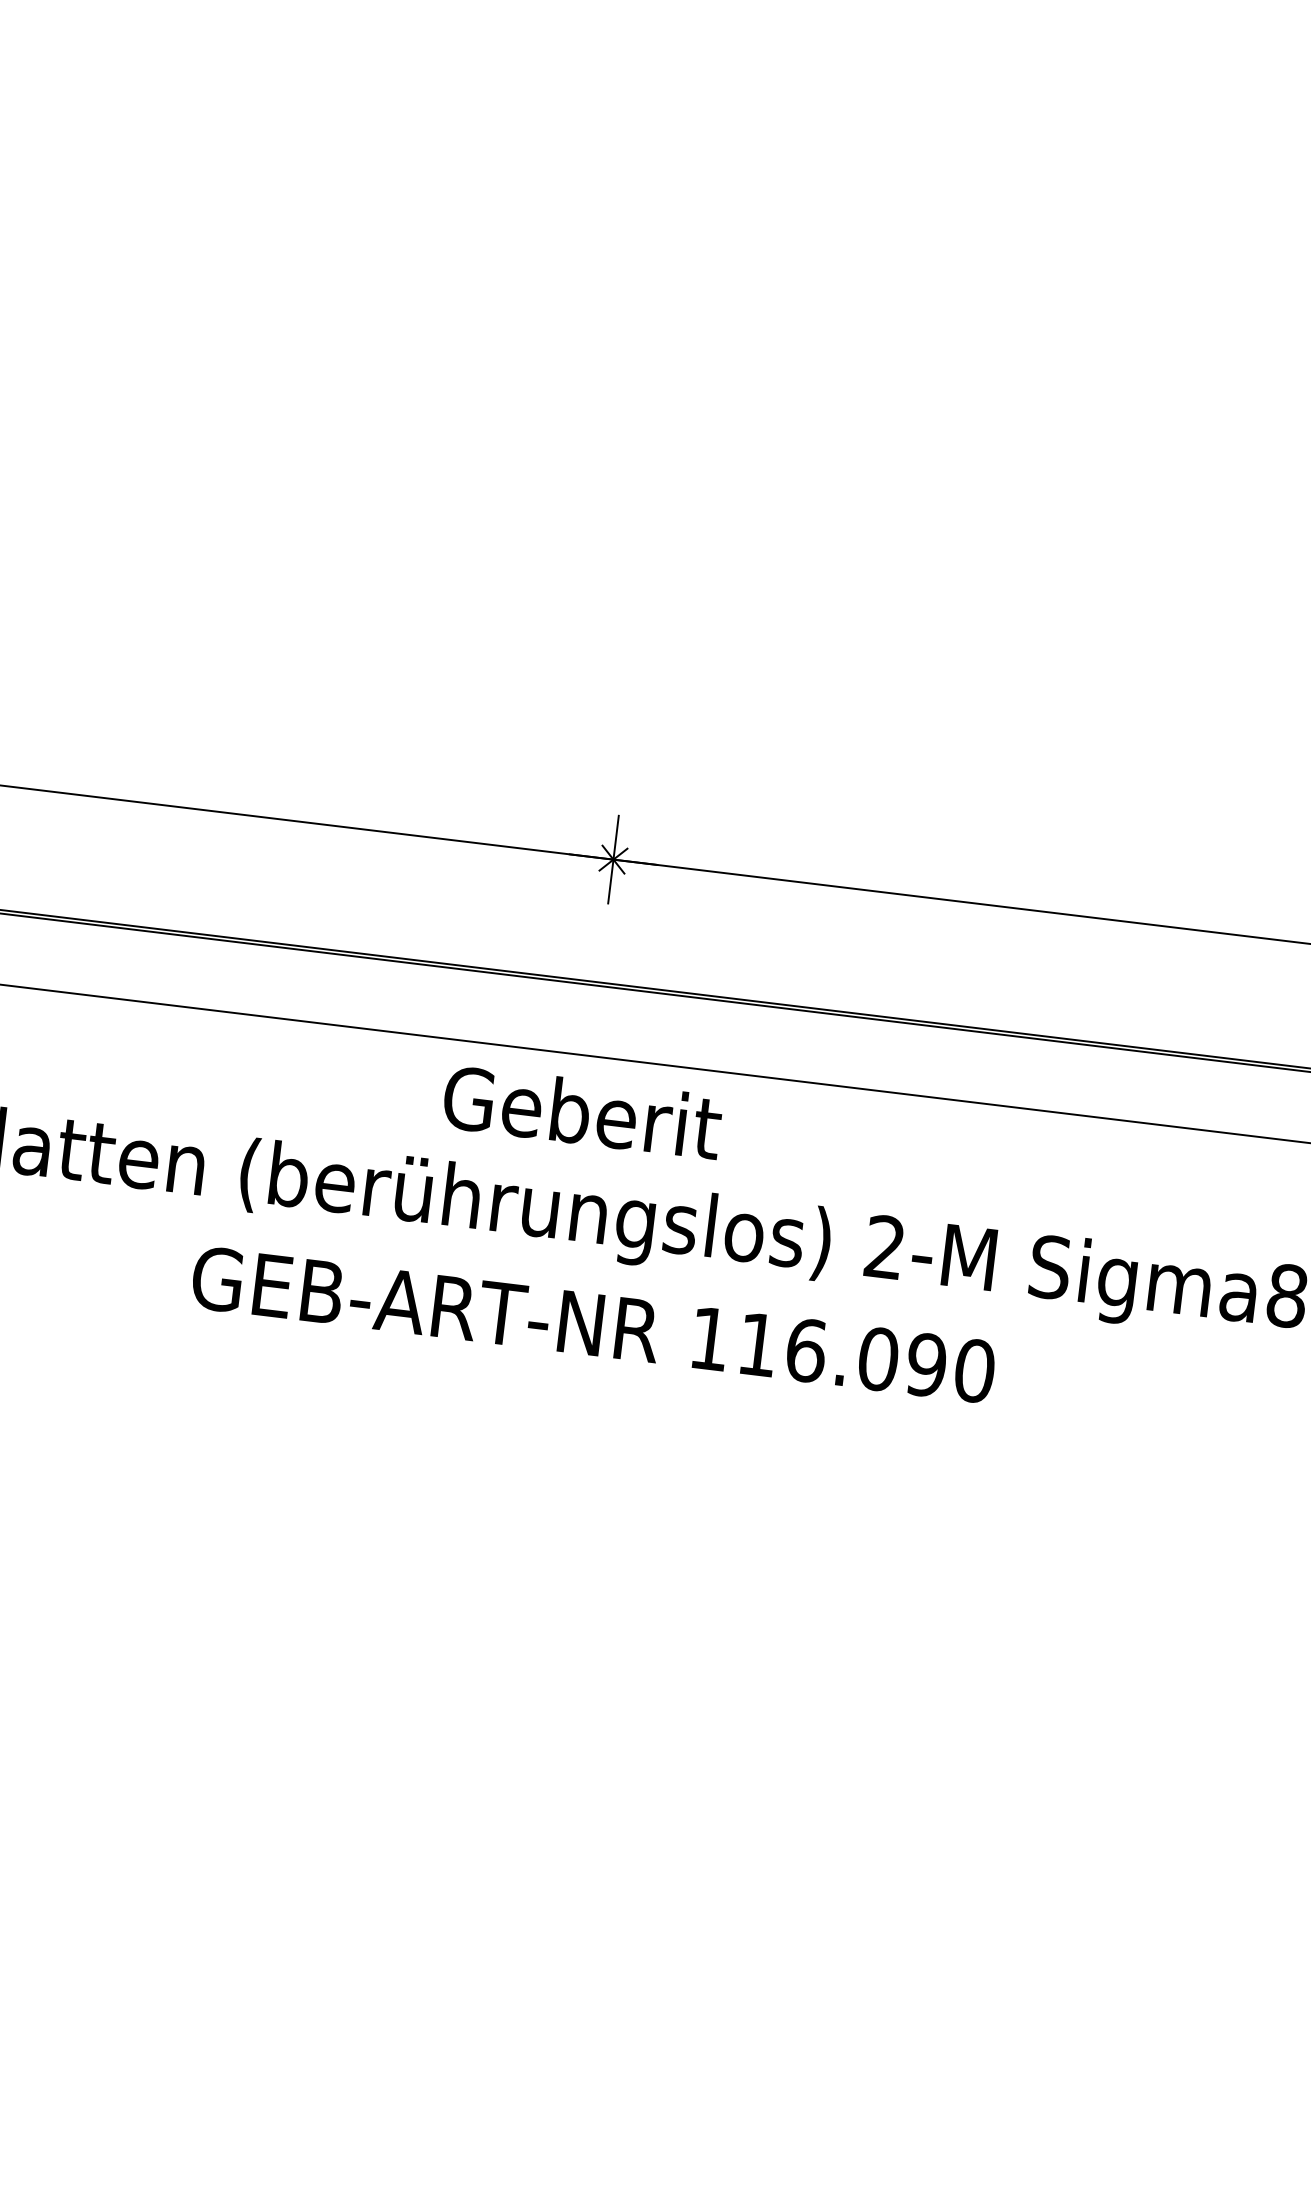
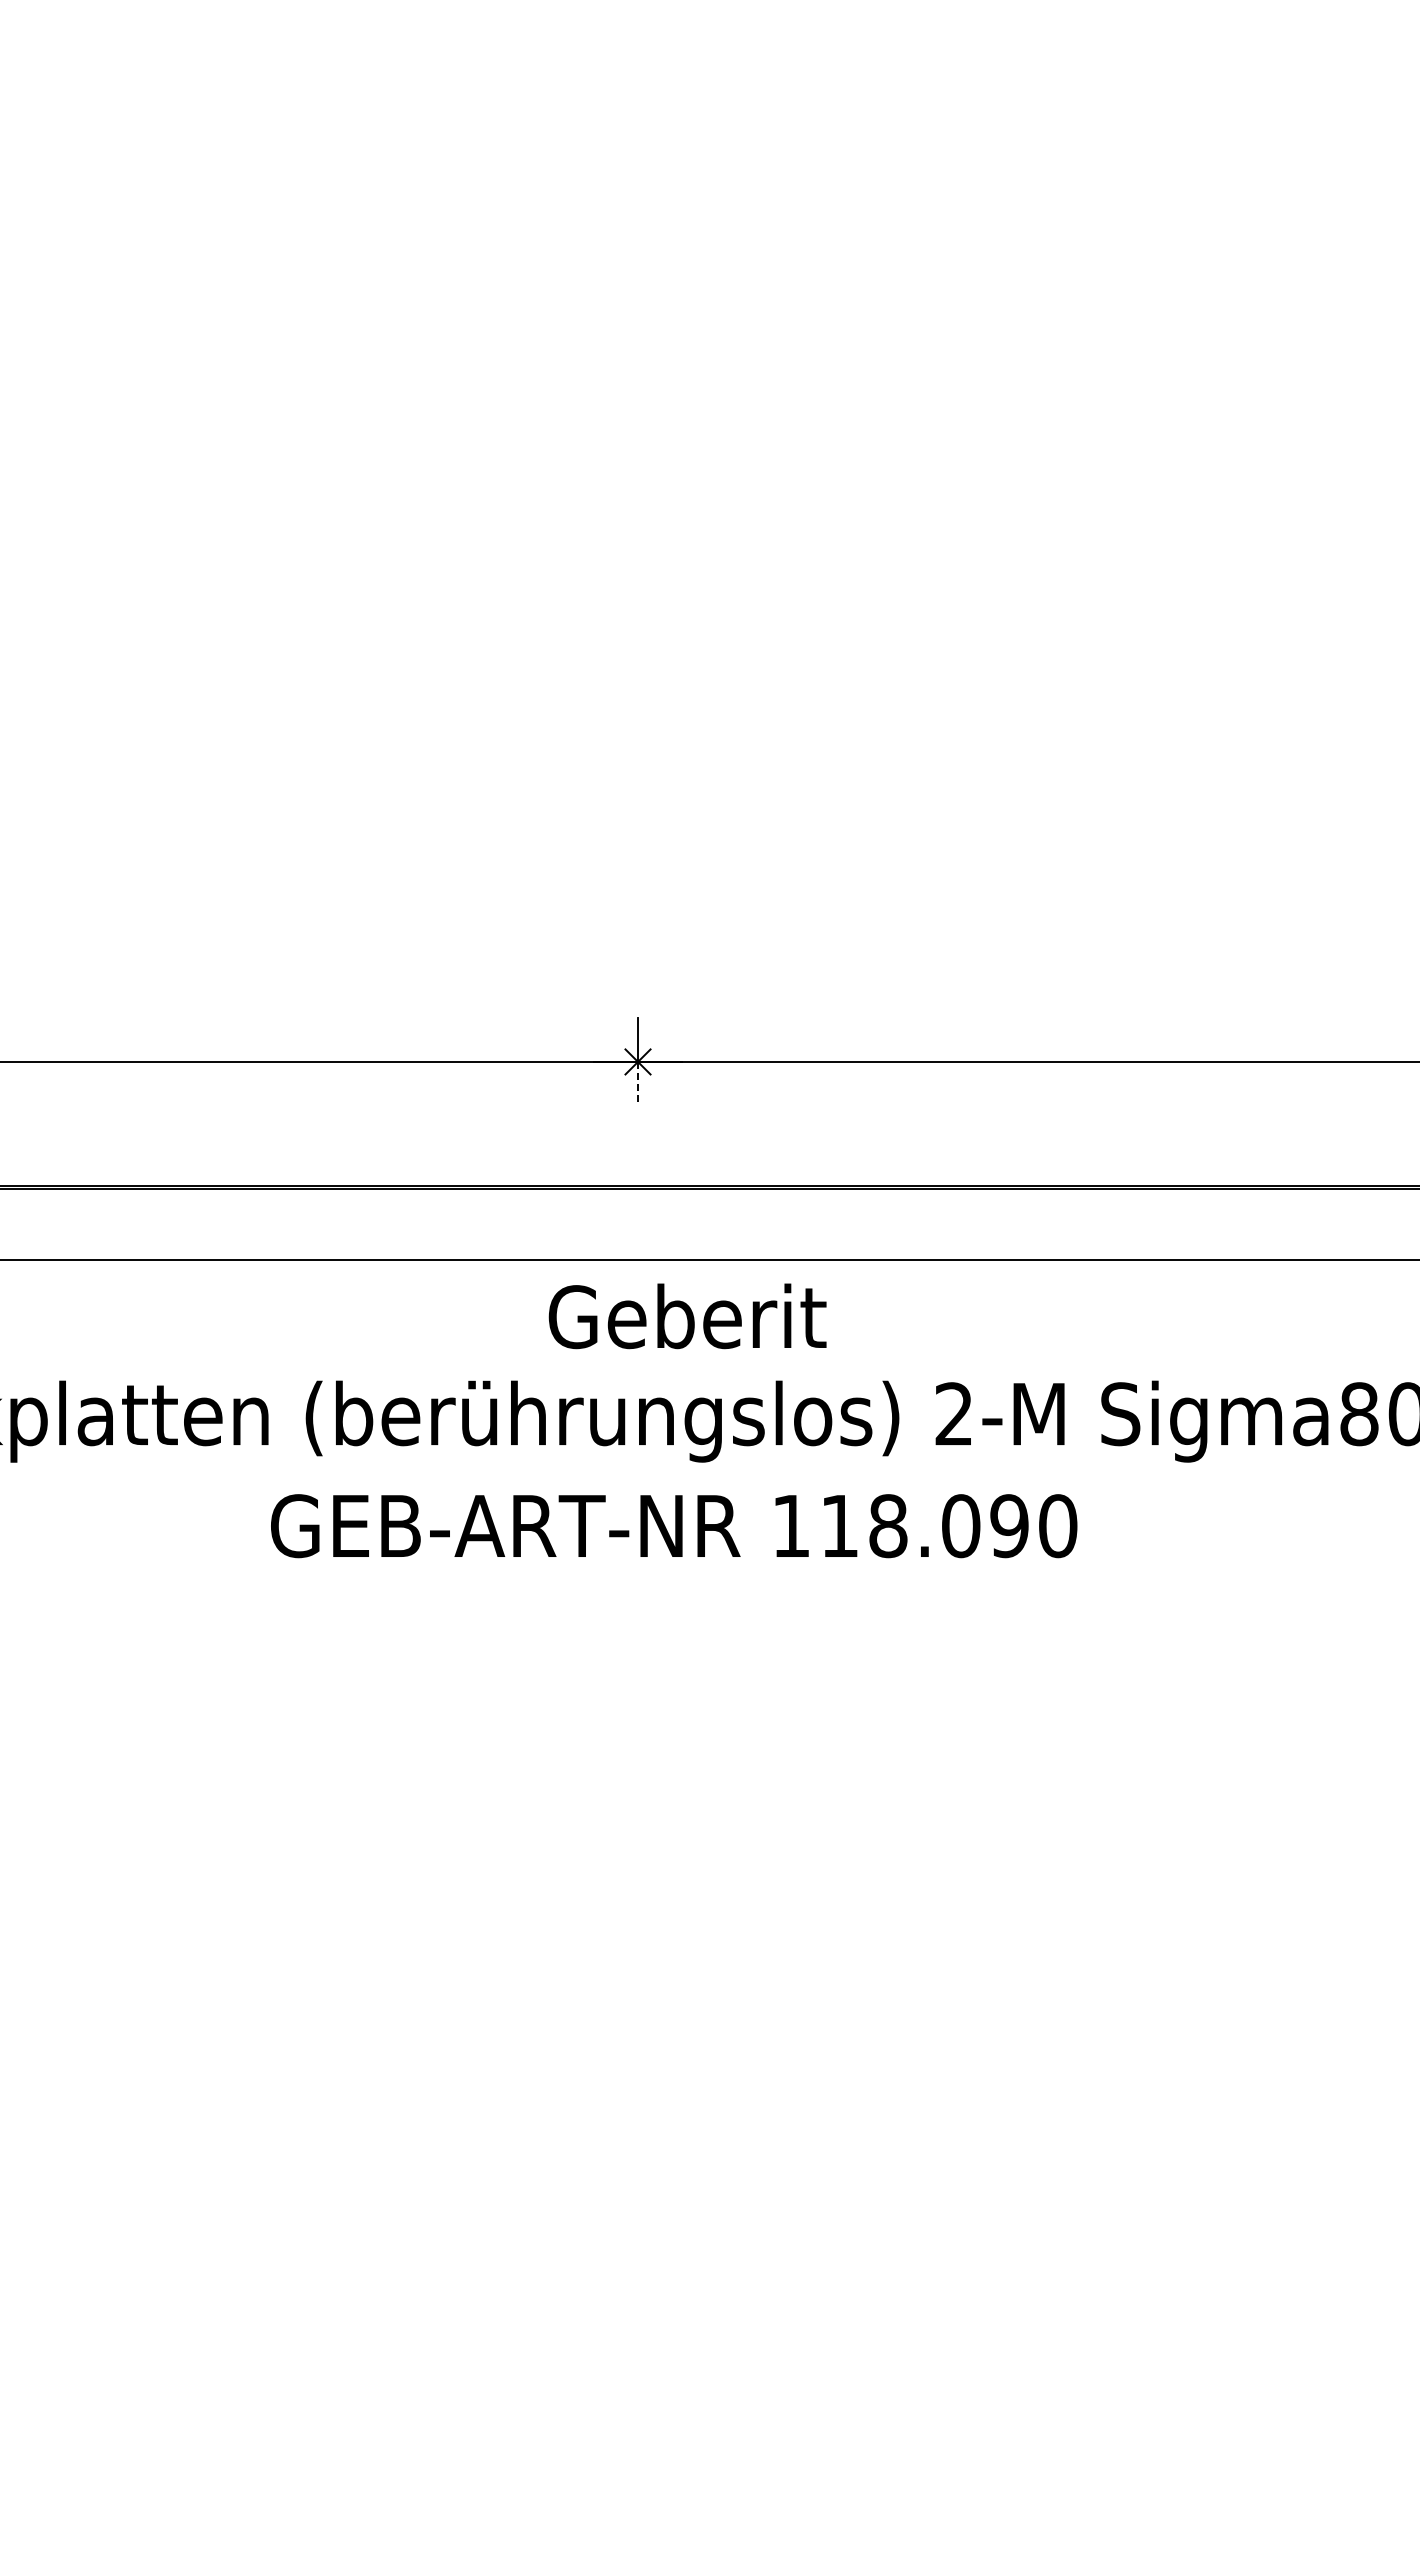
line: (611, 882) -> (638, 1084), solid -> dashed
text: (582, 1112) -> (687, 1316), moved
text: (806, 1350) -> (888, 1526), 116.090 -> 118.090

